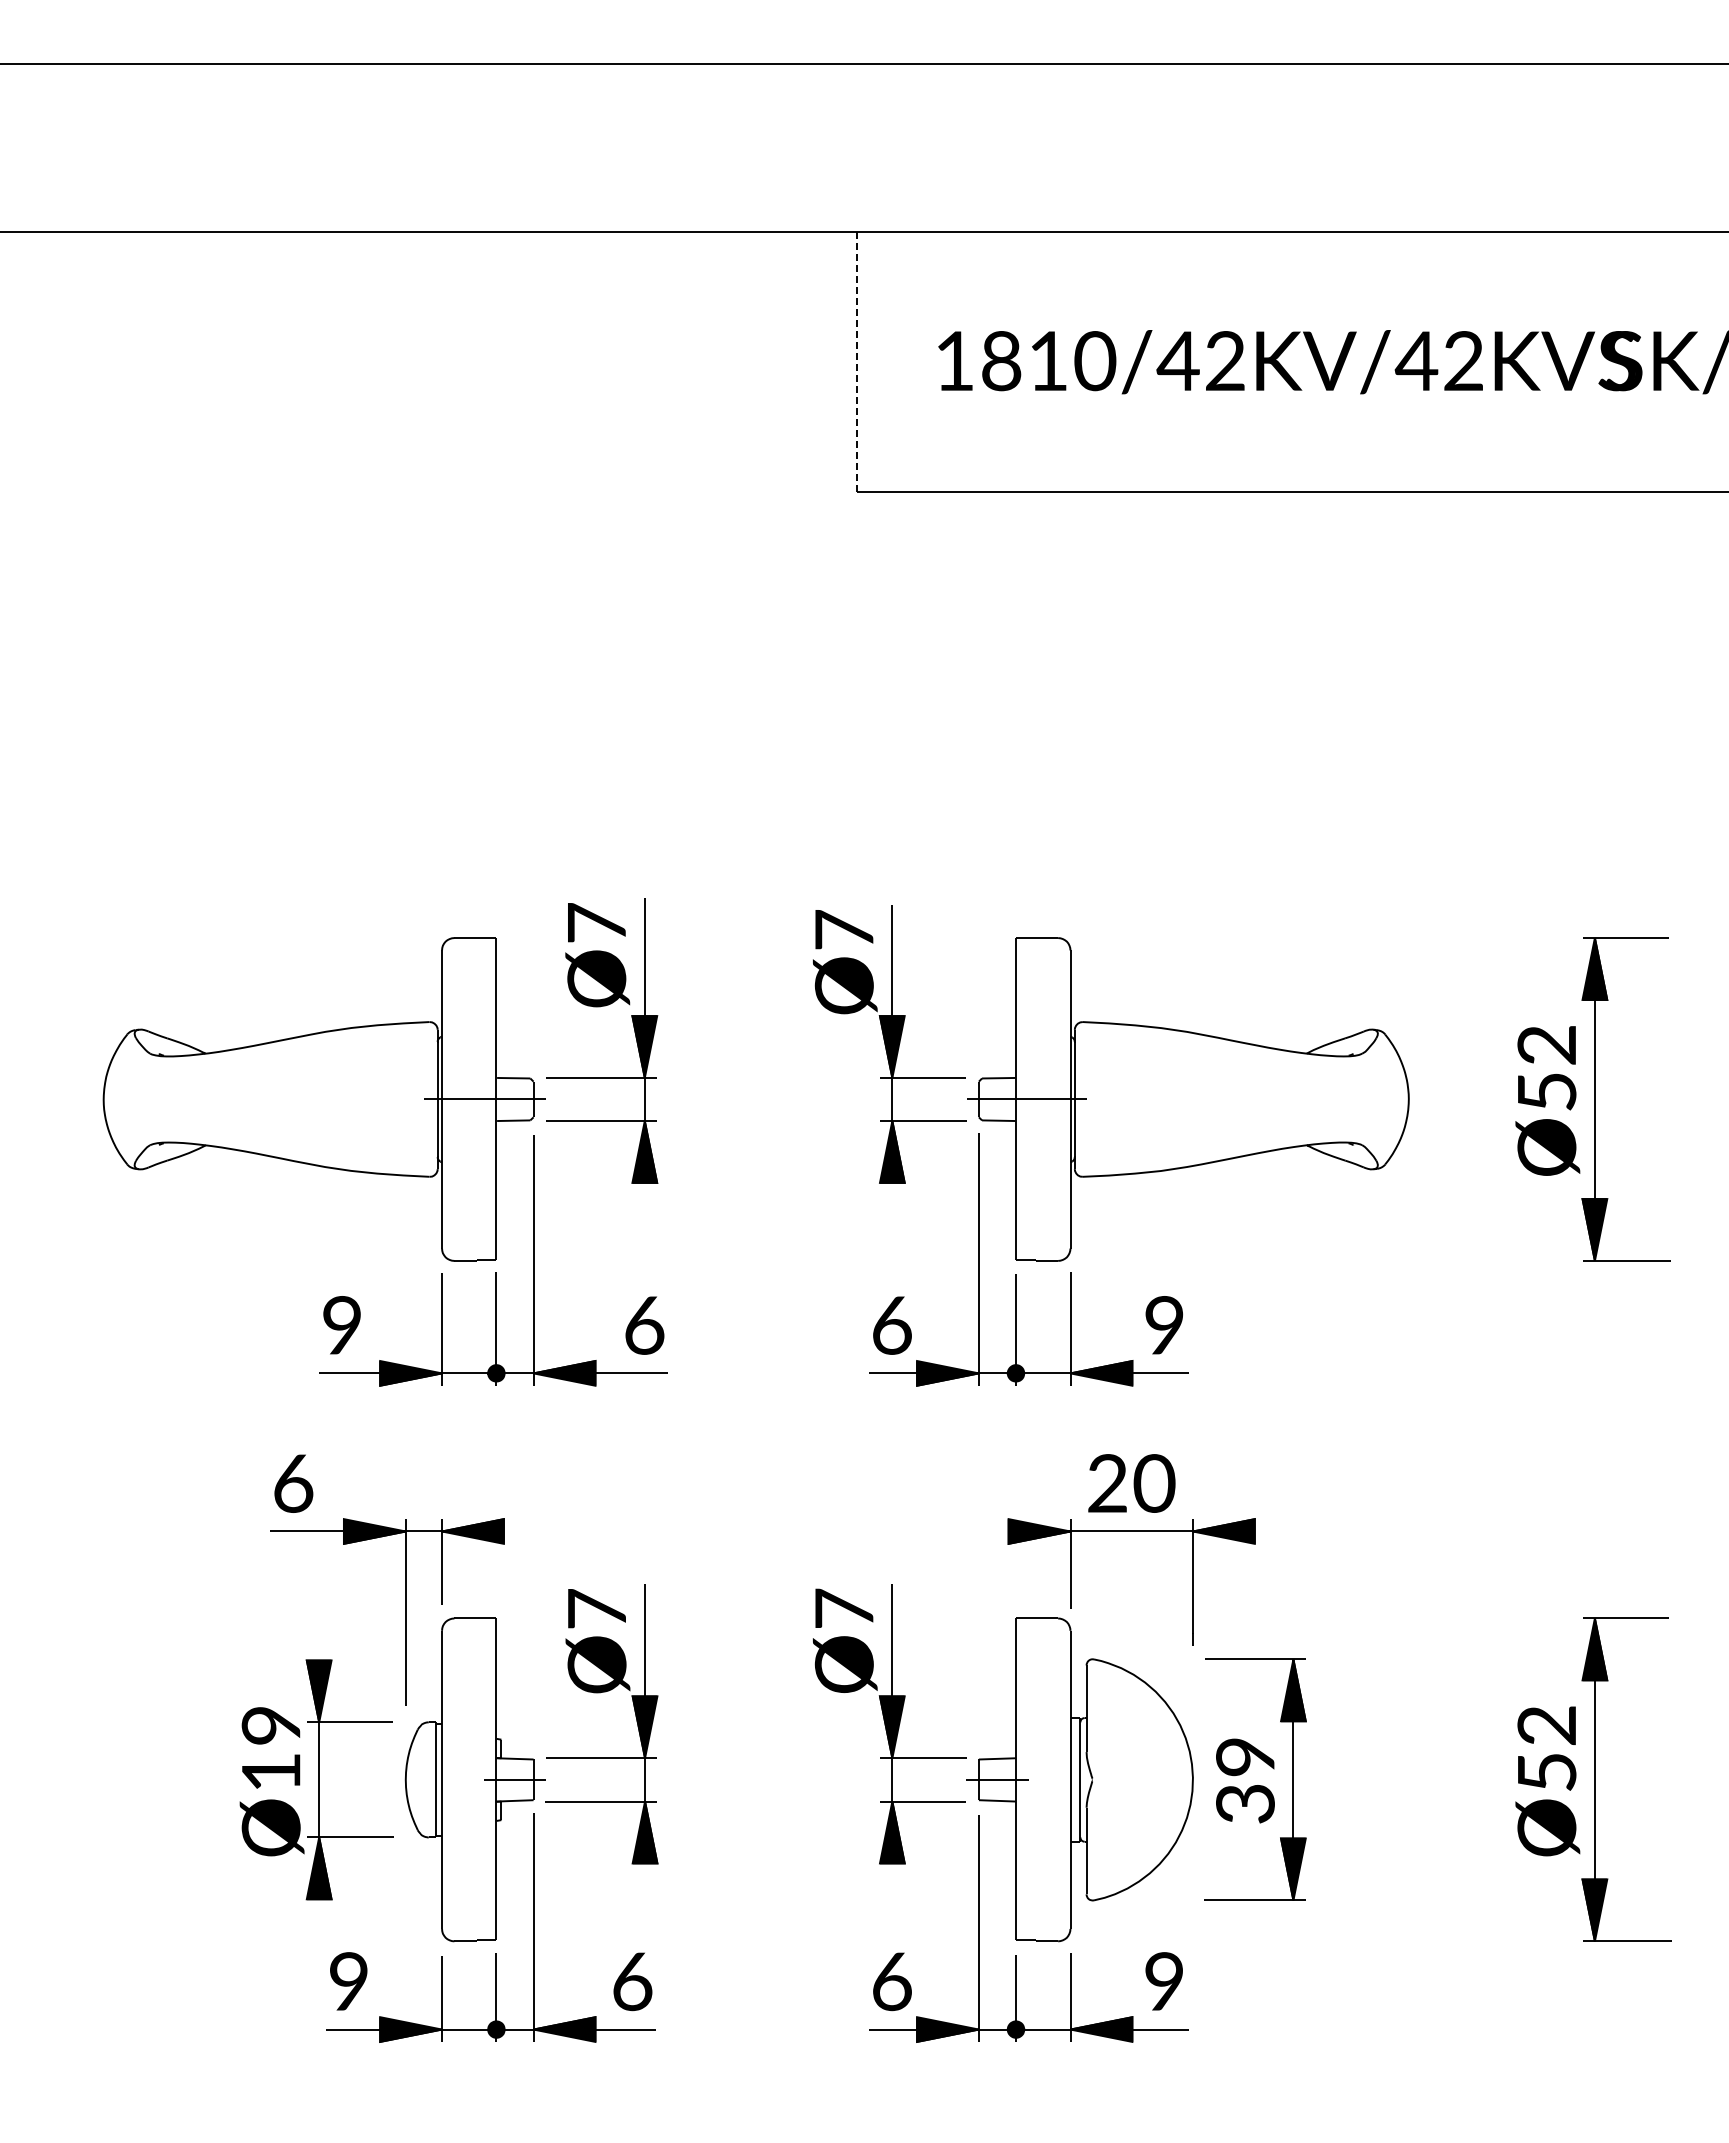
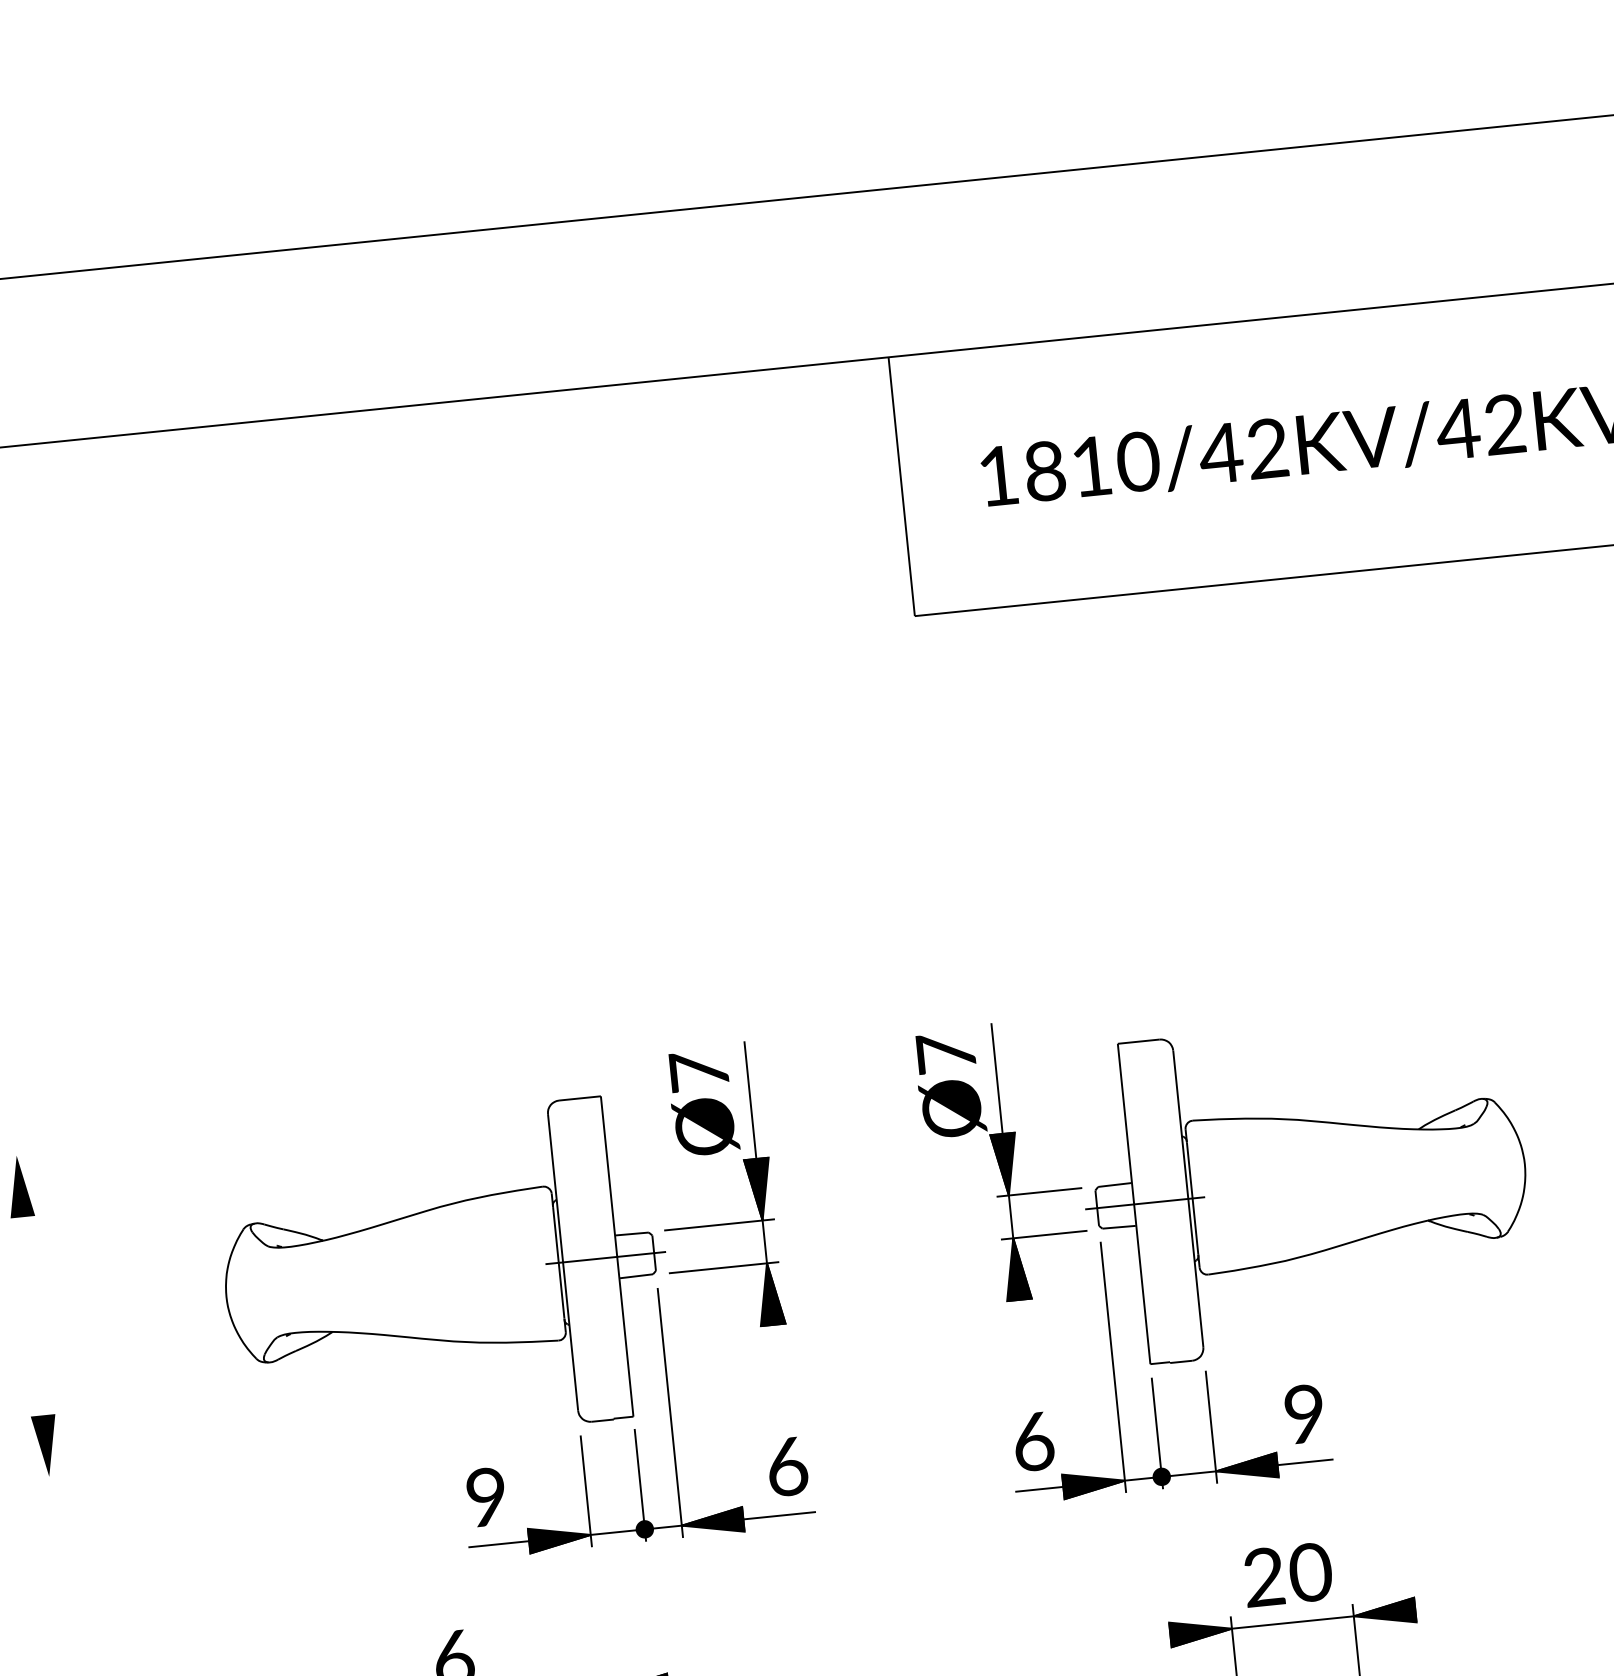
line: (857, 362) -> (901, 487), dashed -> solid

